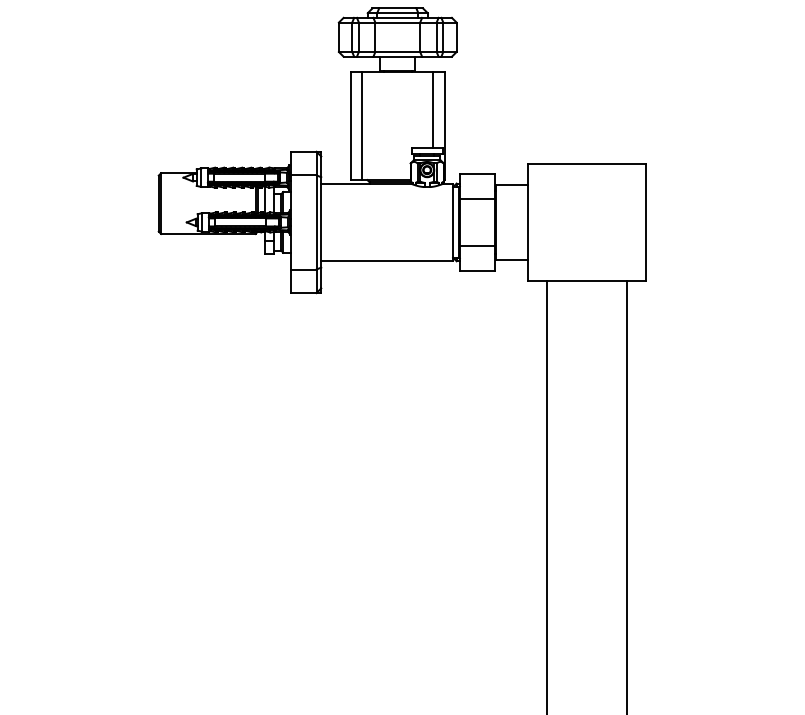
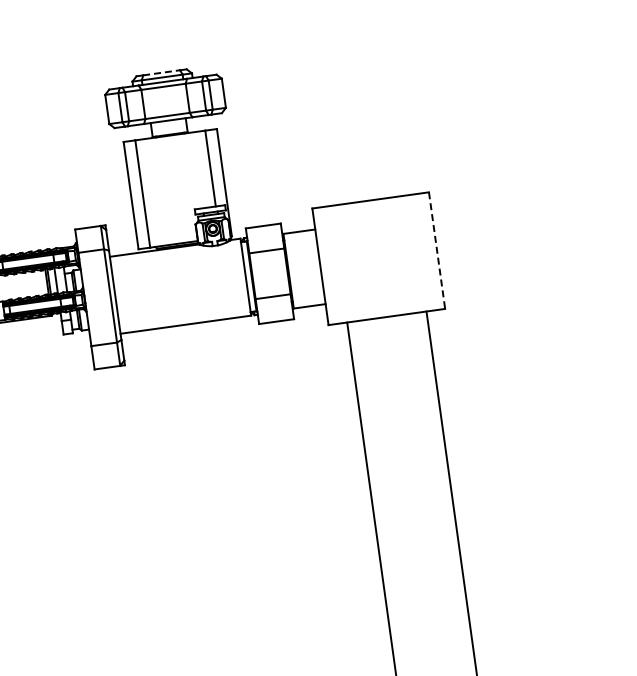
line: (397, 8) -> (161, 72), solid -> dashed
line: (646, 222) -> (437, 250), solid -> dashed

